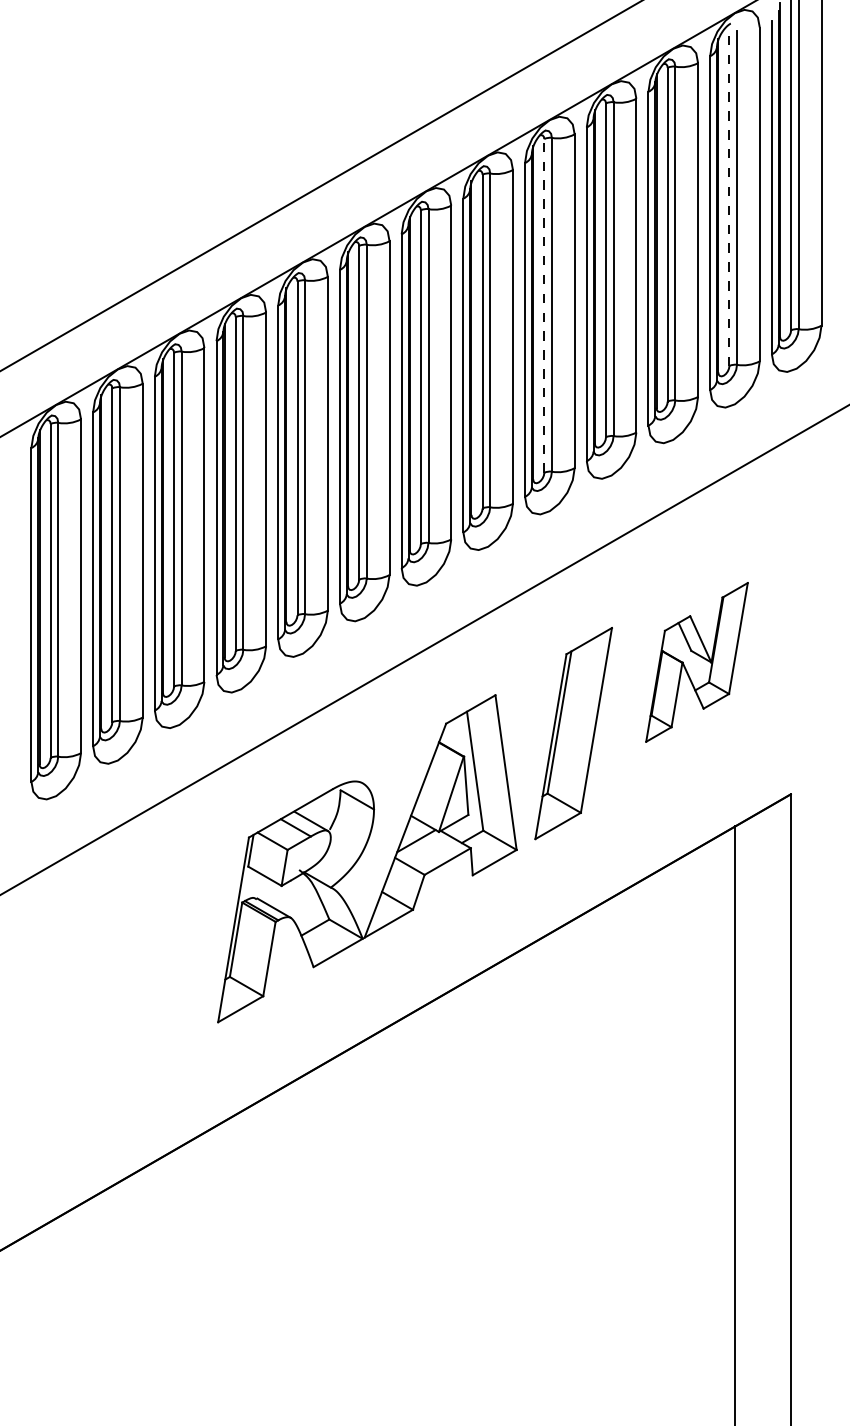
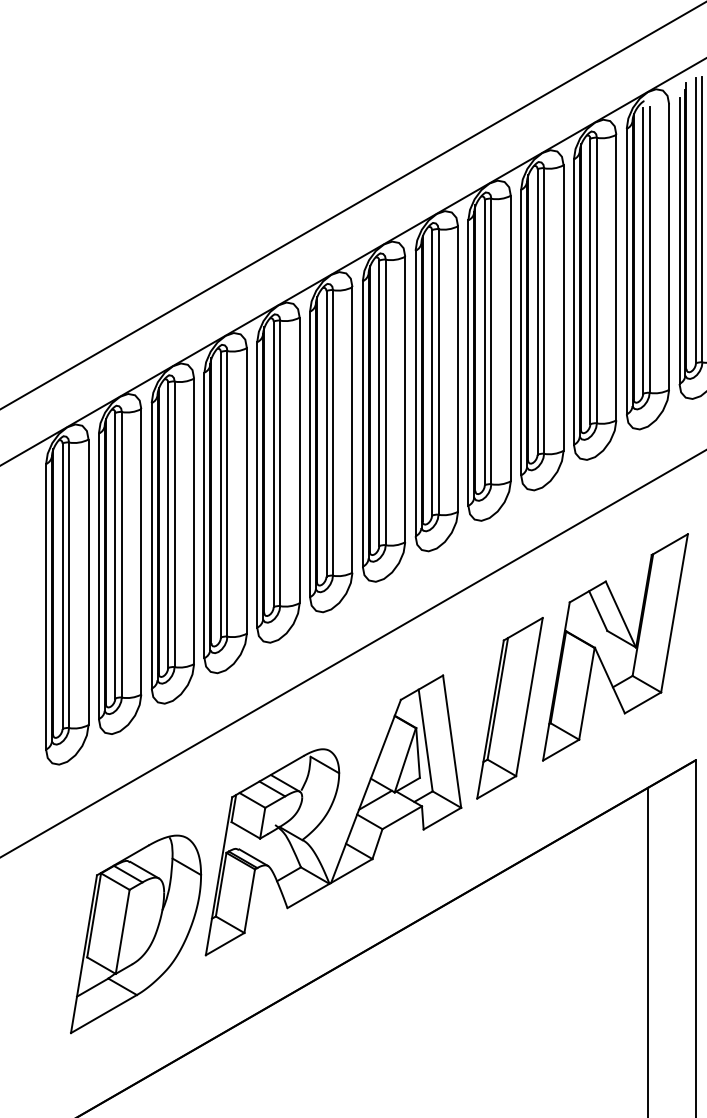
line: (729, 199) -> (643, 251), dashed -> solid
line: (544, 305) -> (485, 342), dashed -> solid
part: (696, 662) -> (615, 647), size x1.67
part: (136, 997) -> (136, 934), added

